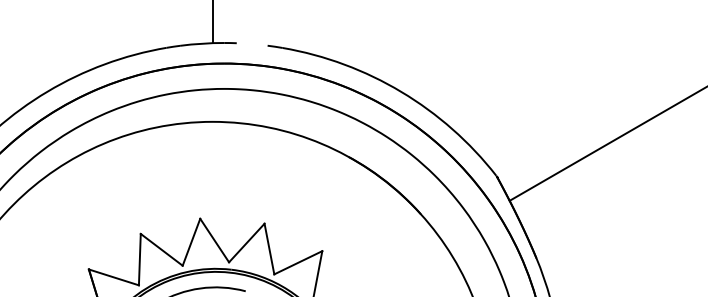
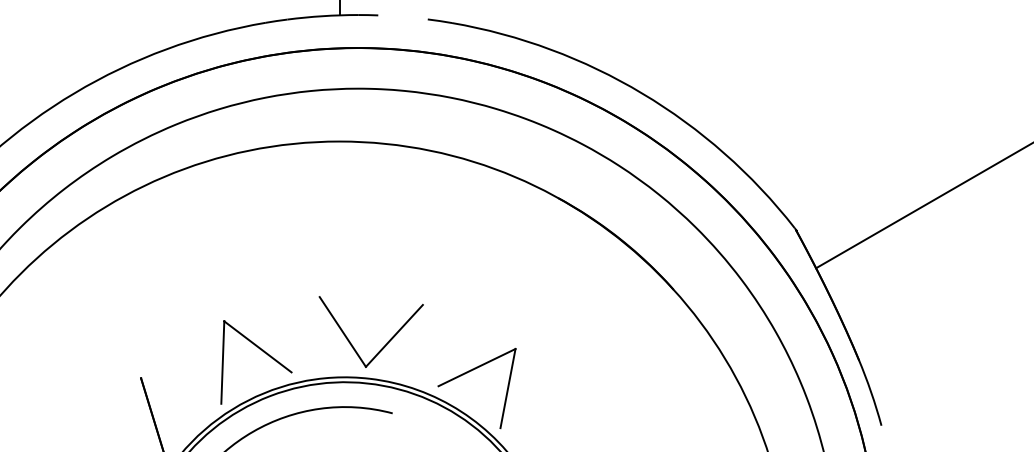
line: (191, 241) -> (305, 333), removed
line: (269, 248) -> (430, 344), removed
line: (113, 277) -> (180, 391), removed

